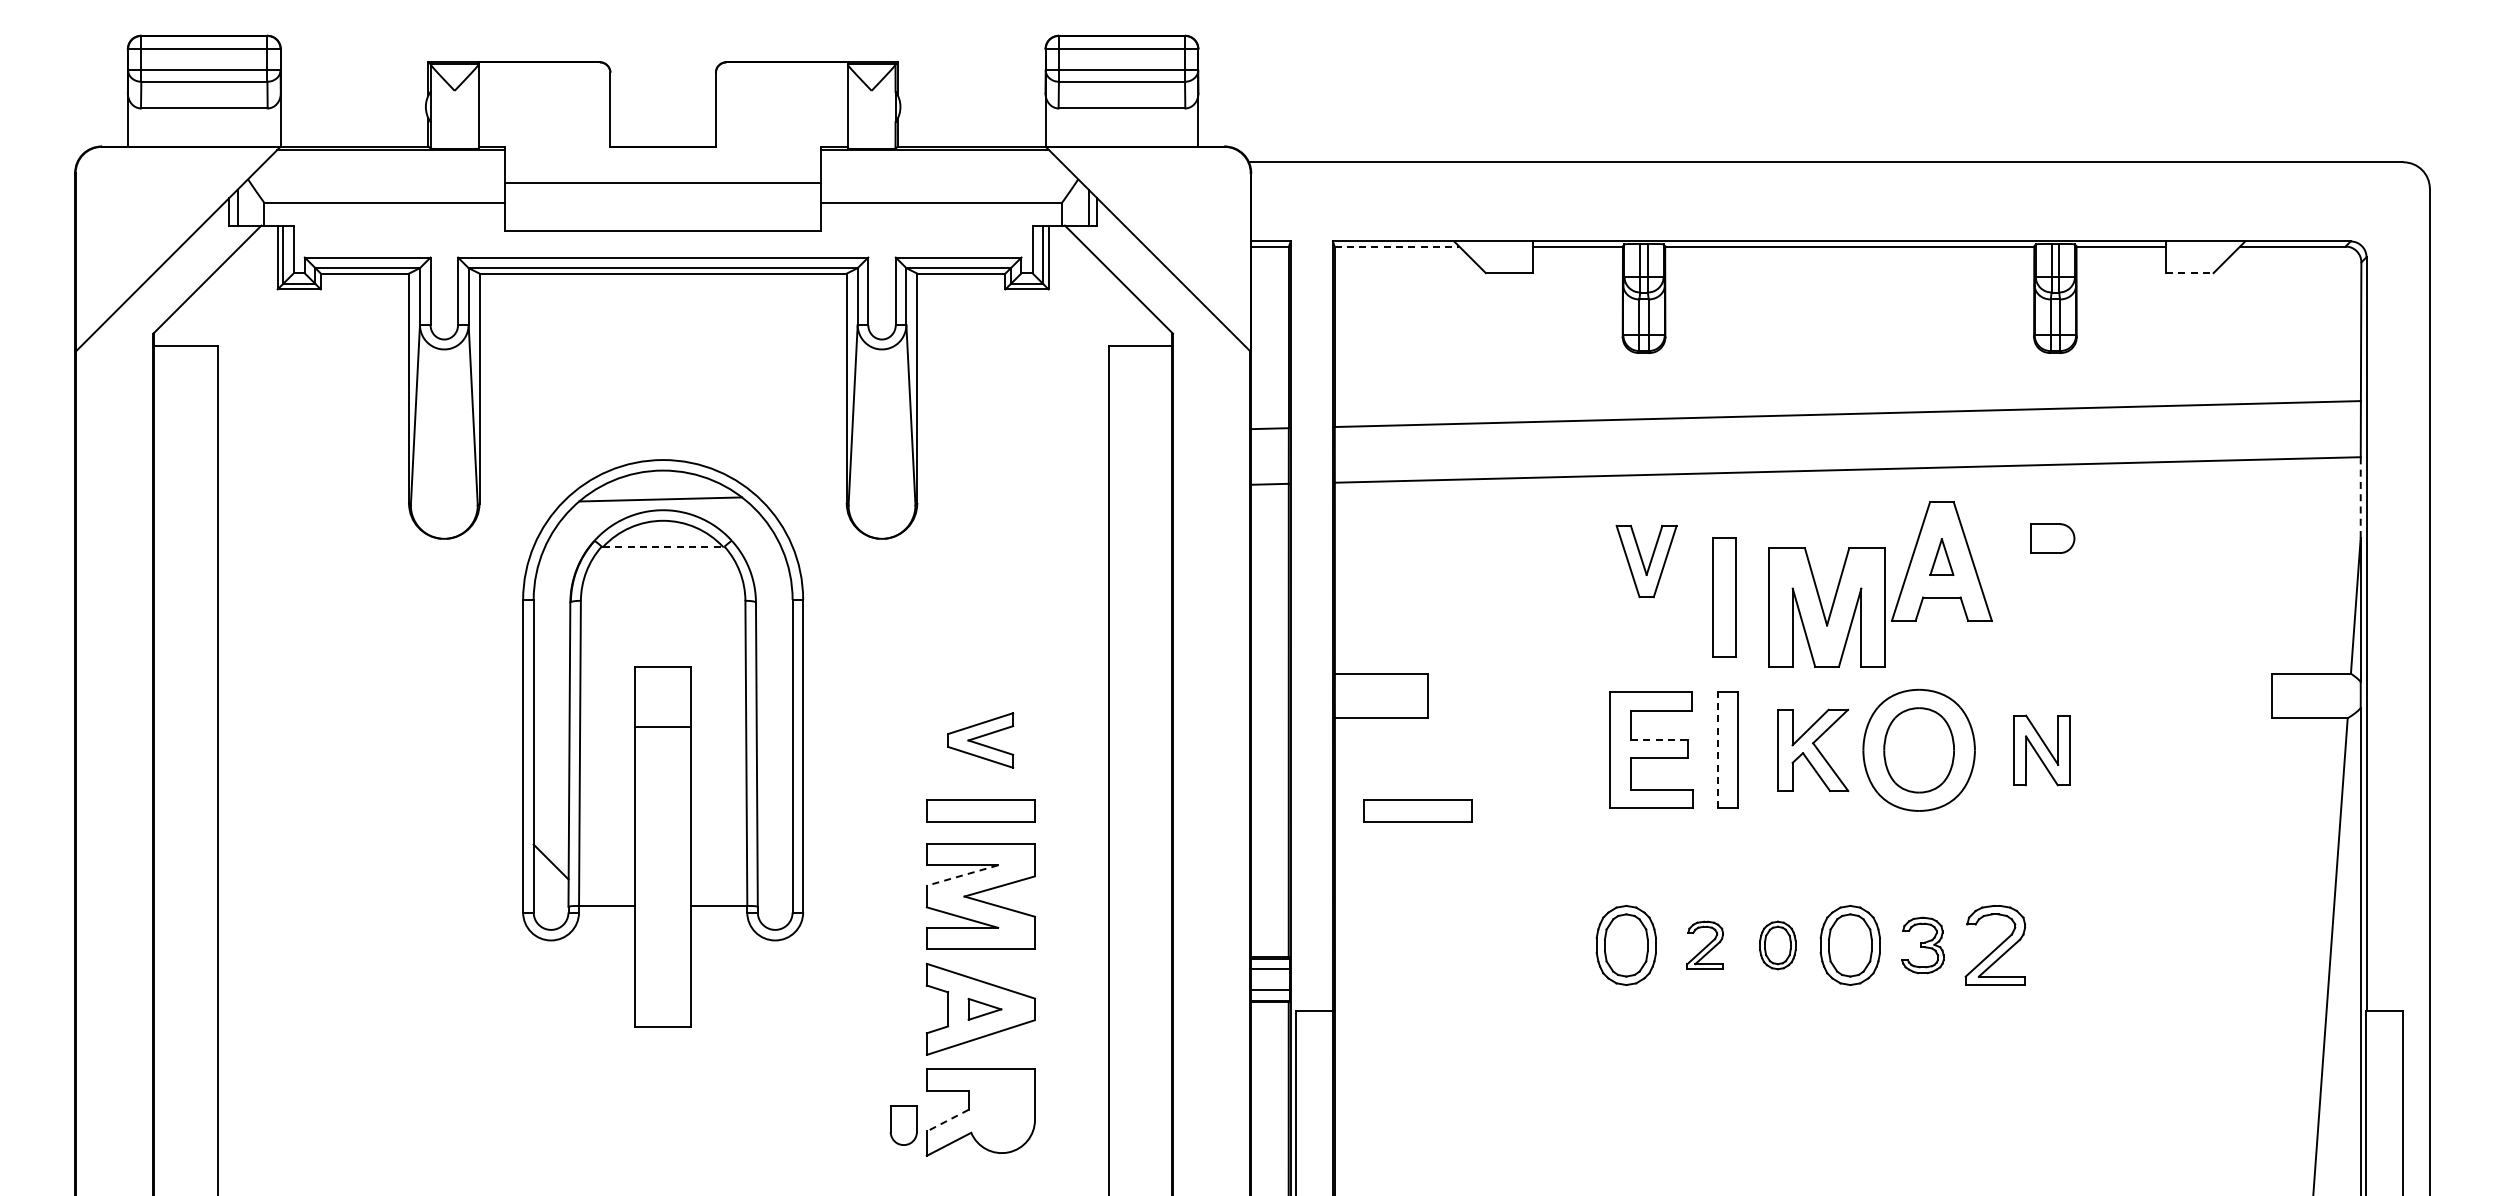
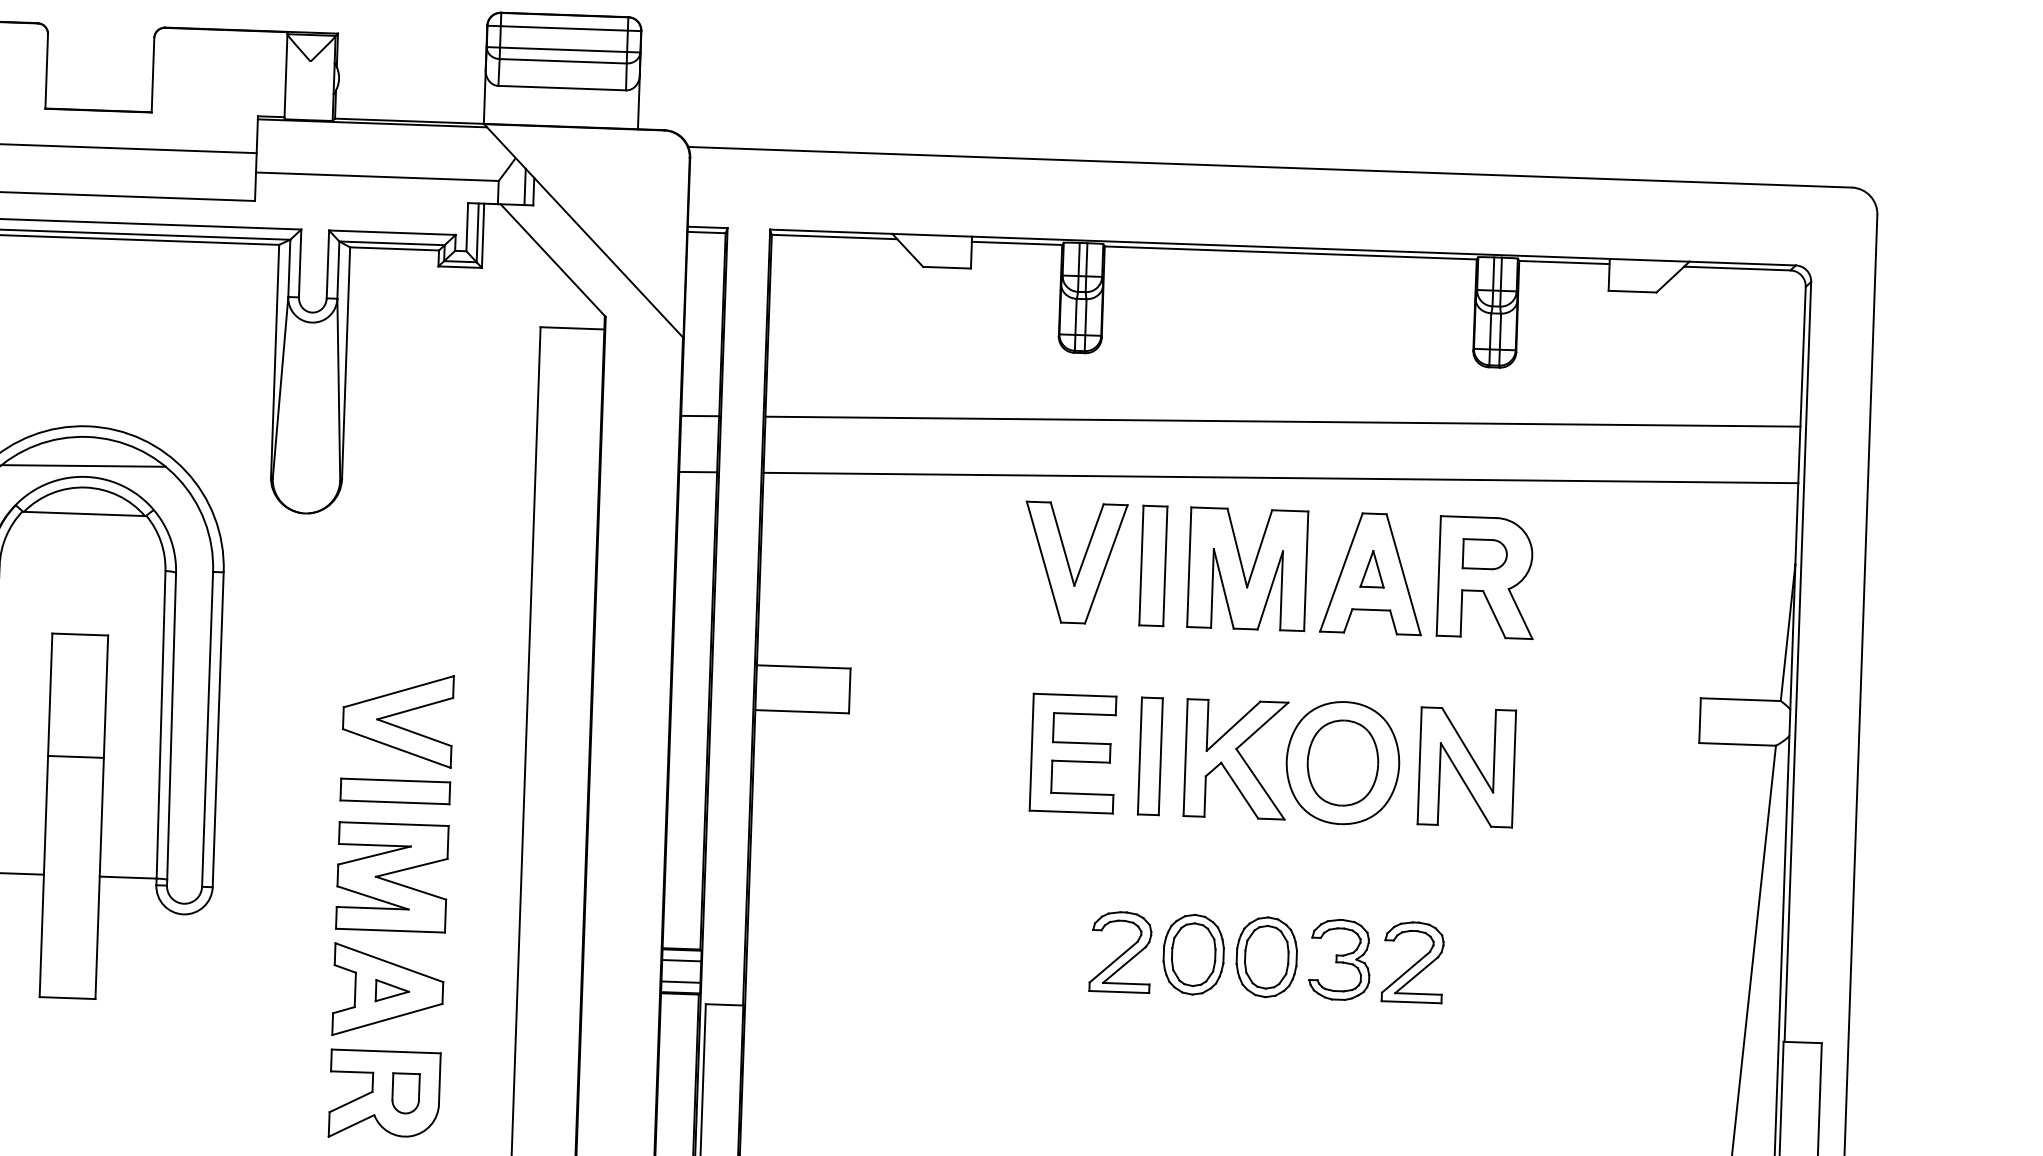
line: (1397, 246) -> (835, 236), dashed -> solid
line: (2189, 273) -> (1632, 292), dashed -> solid
line: (2360, 497) -> (1796, 523), dashed -> solid
line: (663, 547) -> (84, 514), dashed -> solid
part: (1646, 561) -> (1074, 563), size x1.67
part: (2055, 561) -> (1487, 577), added
part: (1724, 597) -> (1153, 565), moved
part: (1826, 607) -> (1247, 569), moved
line: (662, 727) -> (75, 757), moved
line: (1659, 739) -> (1081, 742), dashed -> solid
part: (980, 740) -> (397, 720), size x1.67
line: (1717, 750) -> (1139, 756), dashed -> solid
part: (1813, 750) -> (1236, 759), size x1.43
part: (2041, 750) -> (1466, 767), size x1.67
part: (1417, 810) -> (835, 806), removed
line: (962, 875) -> (374, 855), dashed -> solid
part: (1625, 945) -> (1040, 949), removed
part: (1704, 945) -> (1119, 952), size x1.67
part: (1777, 945) -> (1193, 954), size x1.67
part: (1922, 945) -> (1339, 959), size x1.43
line: (947, 1120) -> (350, 1101), dashed -> solid
part: (903, 1125) -> (405, 1093), moved

